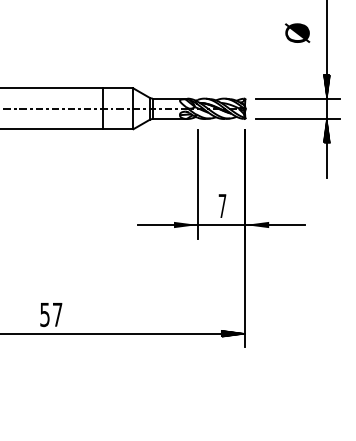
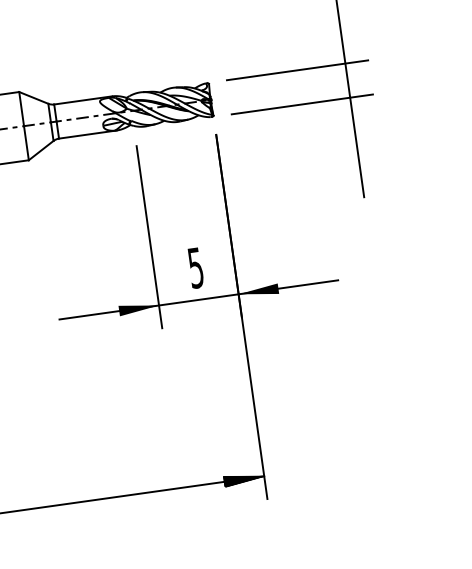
hatch: (326, 86) -> (341, 43), removed
hatch: (326, 130) -> (352, 117), removed
text: (222, 206) -> (196, 268), 7 -> 5

